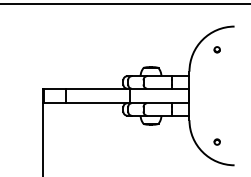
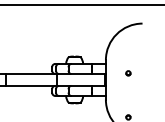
part: (216, 49) -> (127, 73), moved

